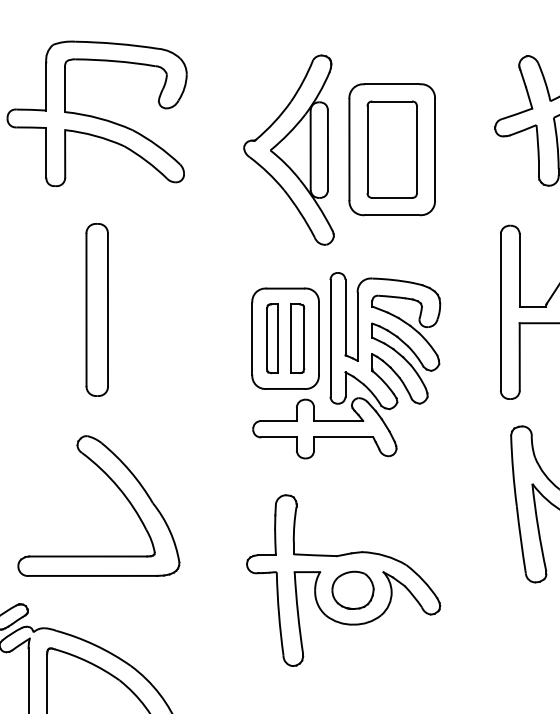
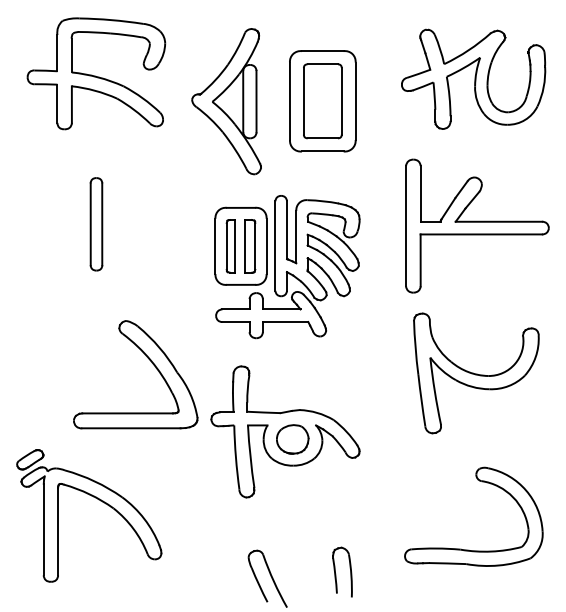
part: (288, 149) -> (226, 101), moved
part: (97, 310) -> (96, 224), size x0.7
part: (120, 492) -> (152, 364), moved

